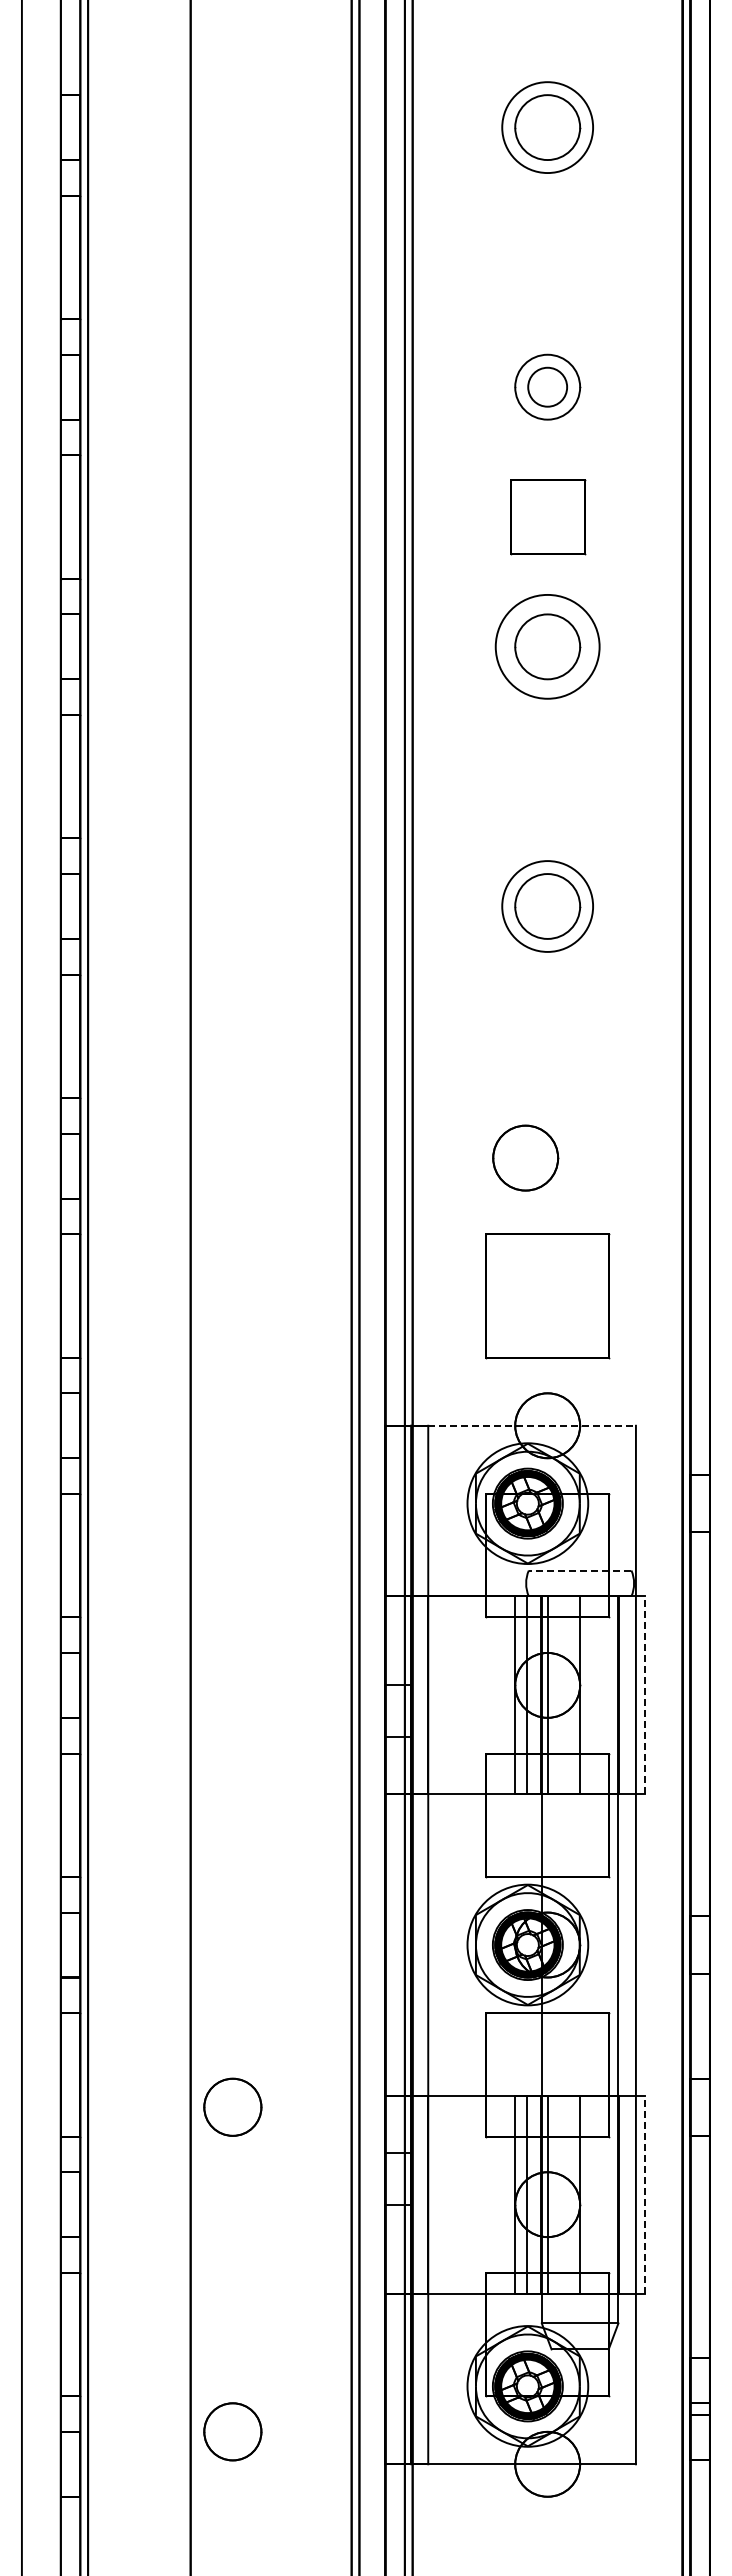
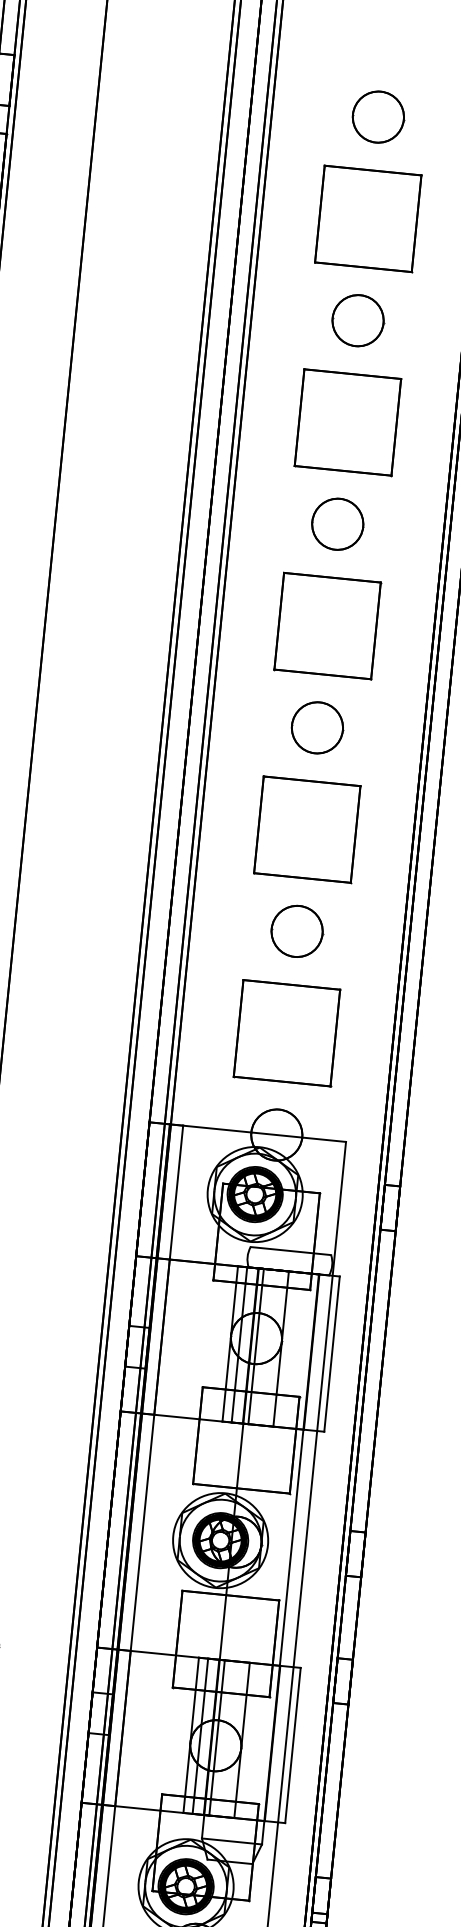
circle: (547, 127) -> (378, 117), size x0.71
part: (547, 257) -> (368, 218), added
circle: (547, 386) -> (358, 320), size x1.67
part: (547, 517) -> (347, 422), size x1.67
circle: (547, 646) -> (337, 523), size x0.62
part: (547, 776) -> (327, 625), added
circle: (547, 906) -> (317, 727), size x0.71
part: (547, 1036) -> (307, 829), added
part: (525, 1157) -> (297, 930), moved
line: (532, 1425) -> (264, 1133), dashed -> solid
line: (579, 1570) -> (290, 1251), dashed -> solid
line: (645, 1695) -> (332, 1354), dashed -> solid
line: (645, 2194) -> (293, 1745), dashed -> solid

